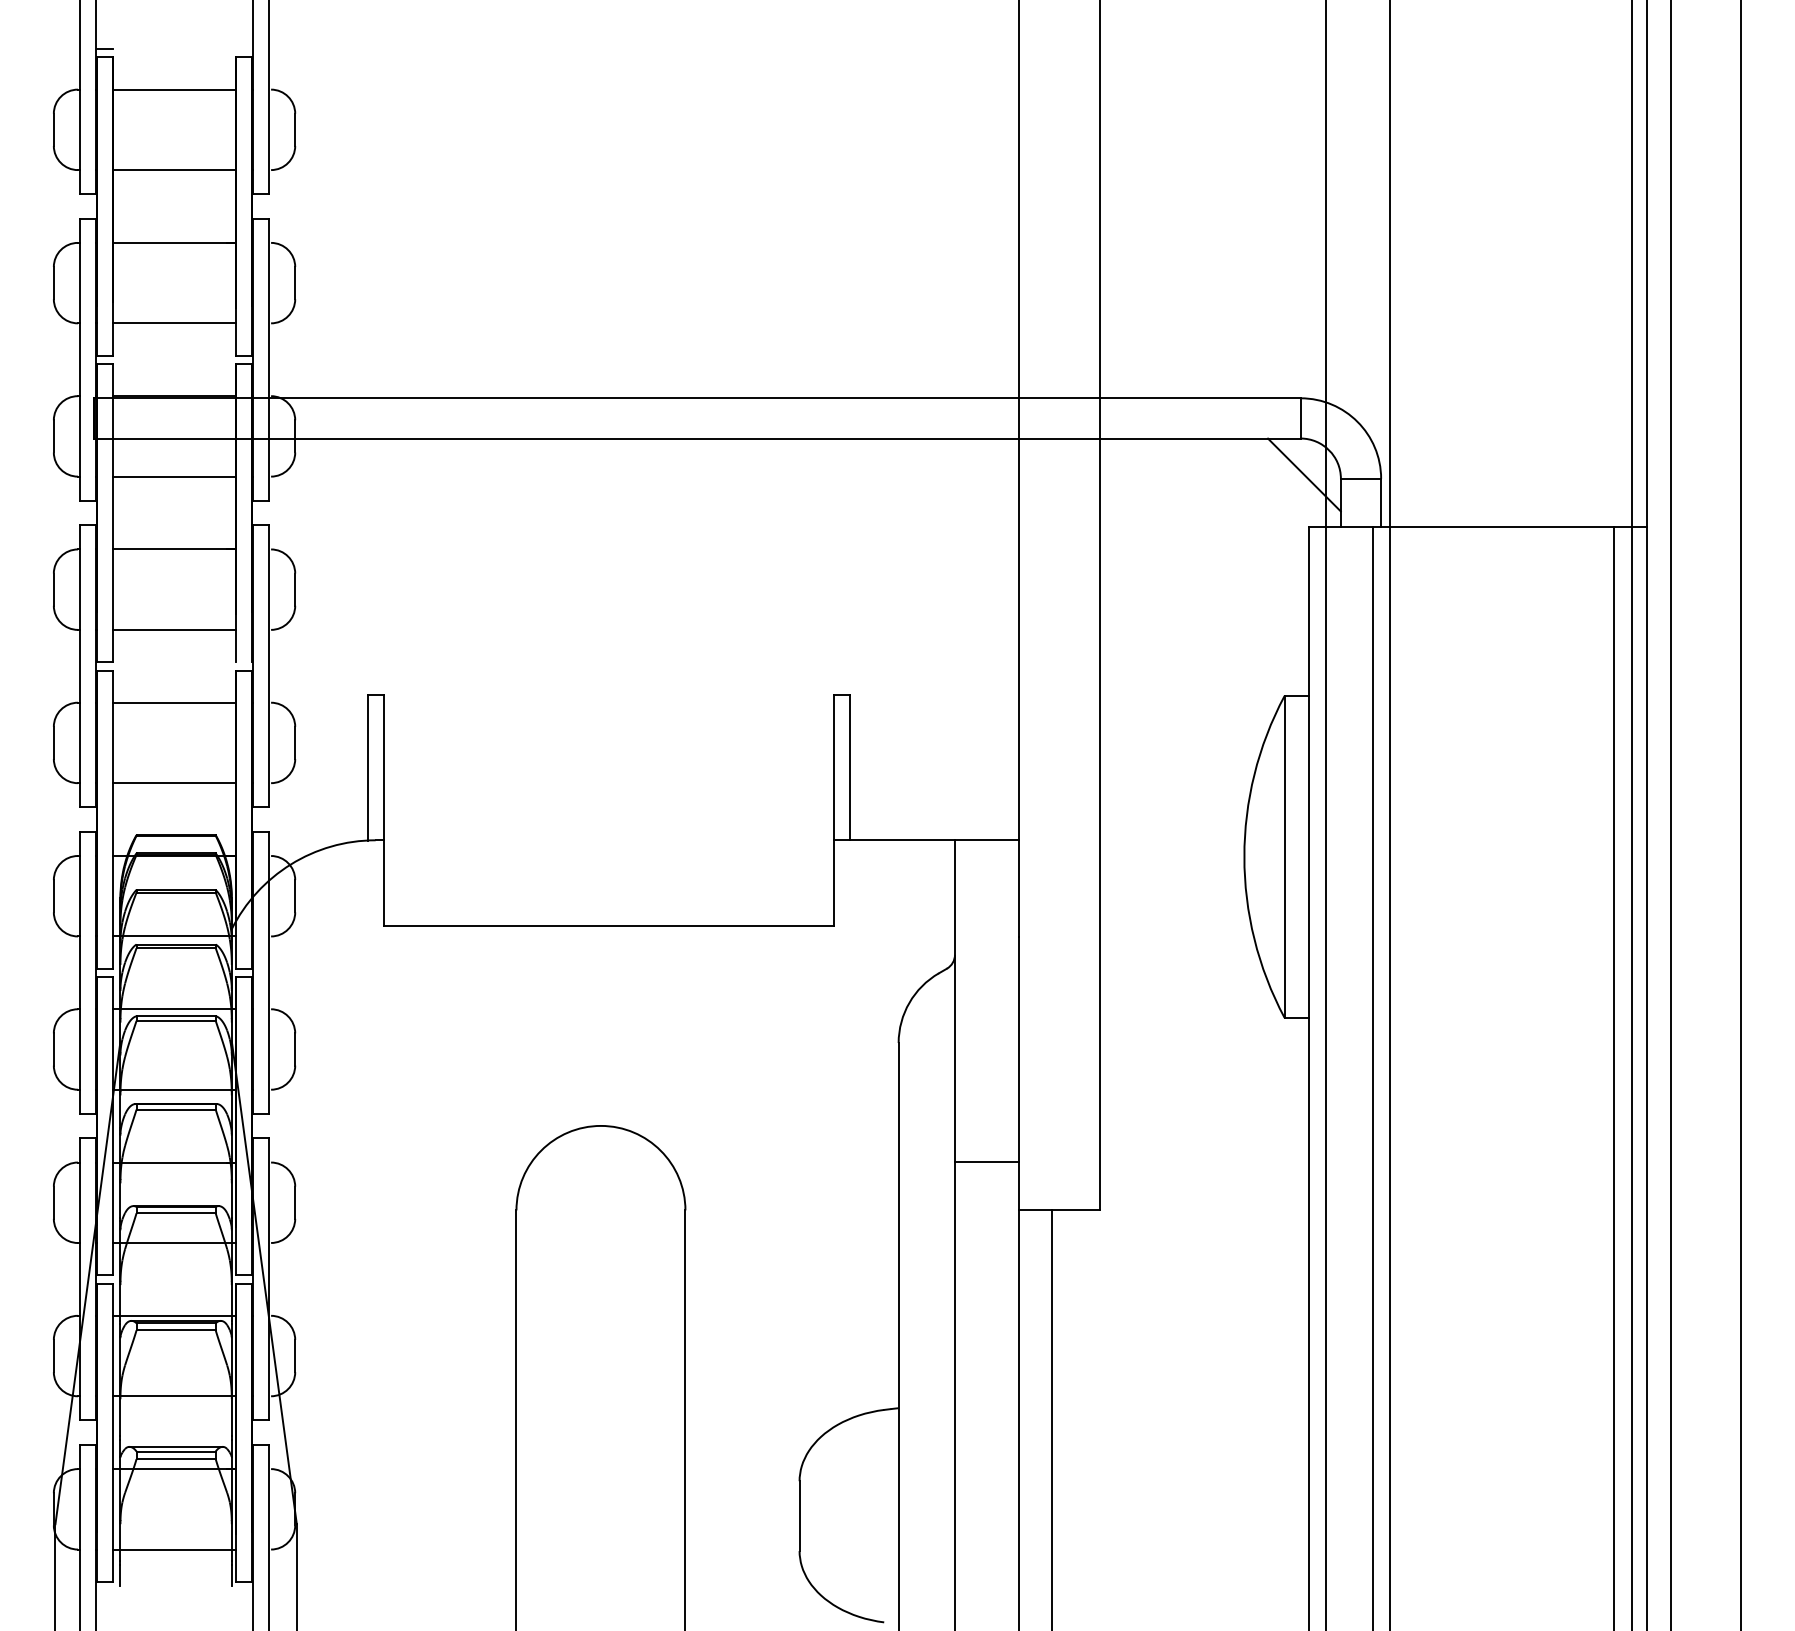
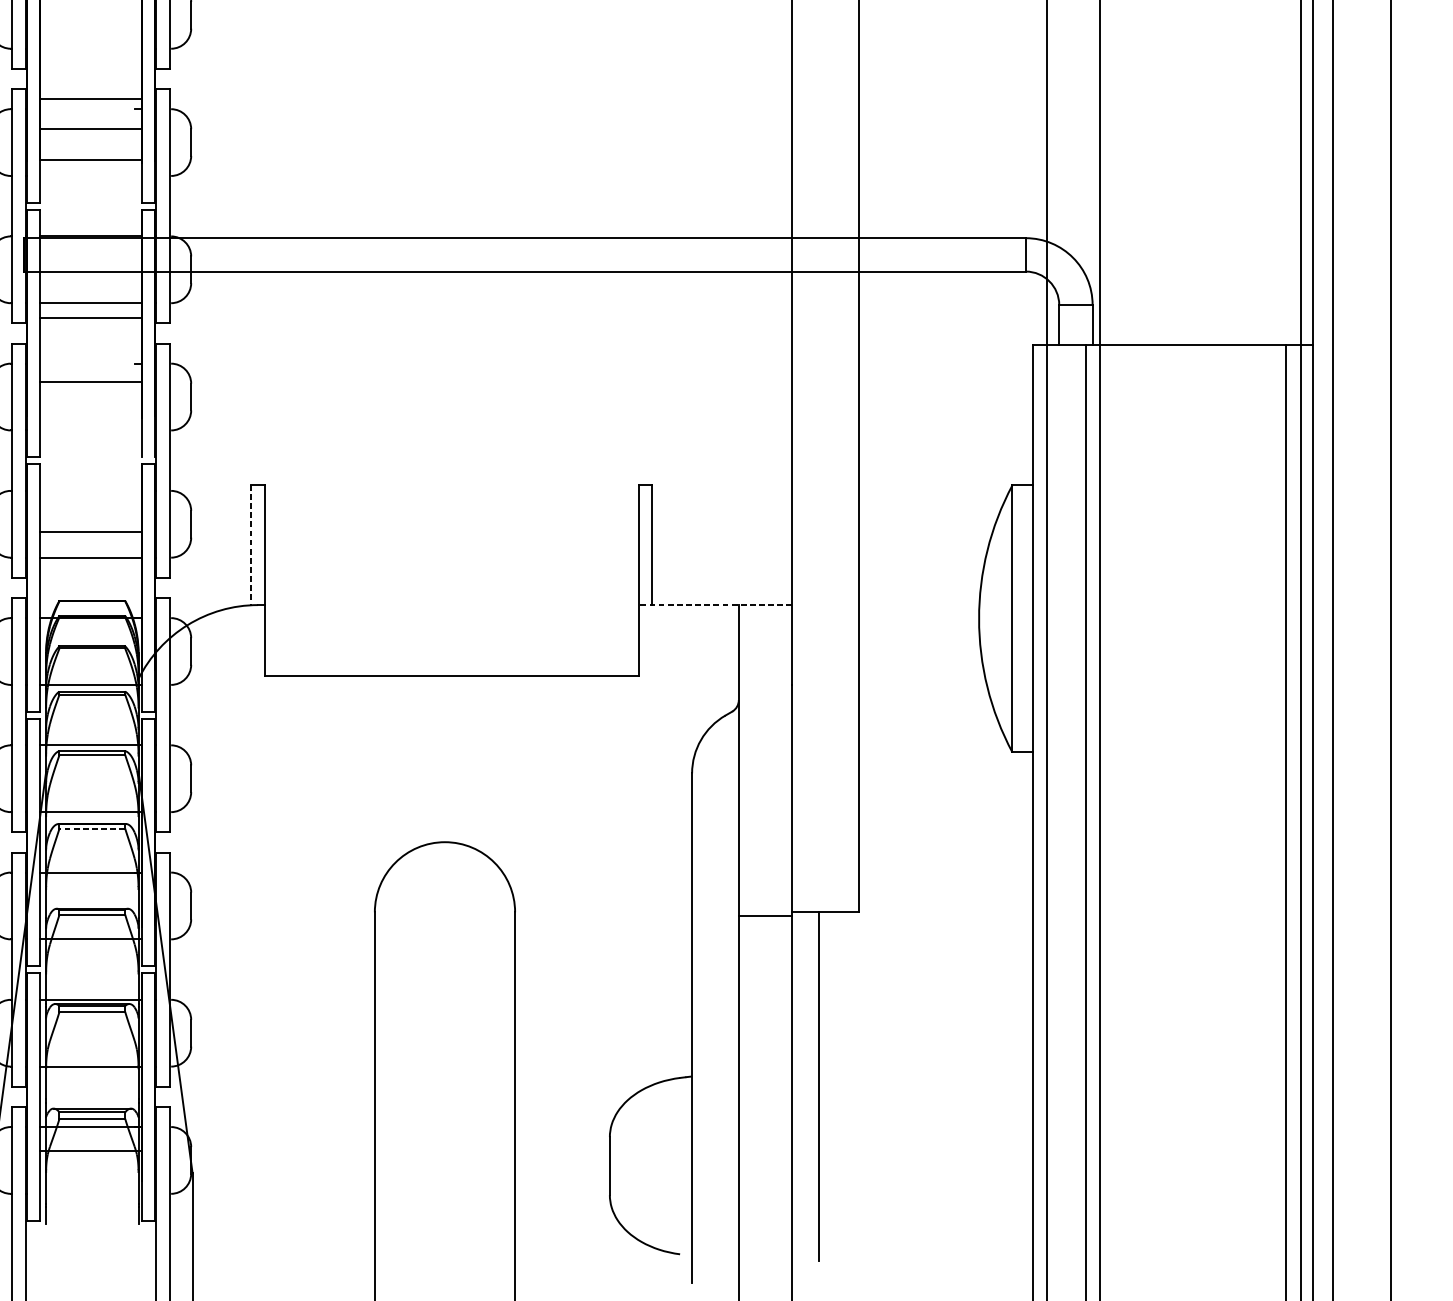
line: (174, 170) -> (90, 99), moved
line: (174, 242) -> (90, 159), moved
line: (174, 323) -> (90, 129), moved
line: (1304, 474) -> (1028, 301), removed
line: (174, 549) -> (90, 318), moved
line: (174, 629) -> (90, 381), moved
line: (174, 702) -> (90, 531), moved
line: (367, 768) -> (251, 545), solid -> dashed
line: (926, 840) -> (715, 605), solid -> dashed
line: (176, 1109) -> (92, 828), solid -> dashed
line: (986, 1162) -> (765, 916), moved
line: (174, 1549) -> (90, 1150), moved

